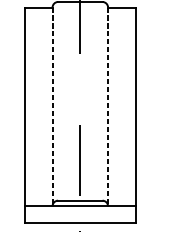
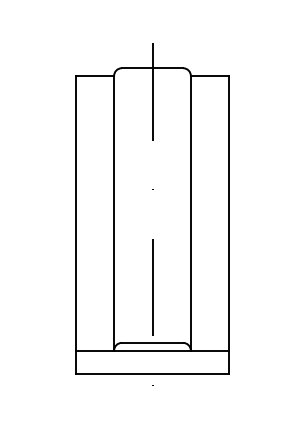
line: (52, 107) -> (114, 213), dashed -> solid
line: (107, 107) -> (190, 213), dashed -> solid

